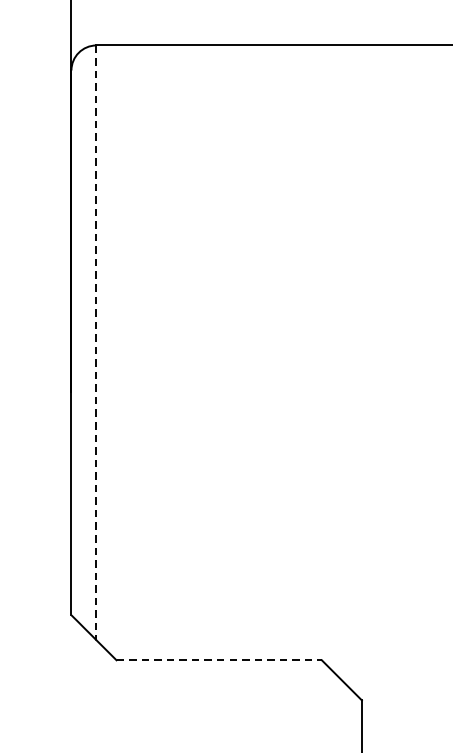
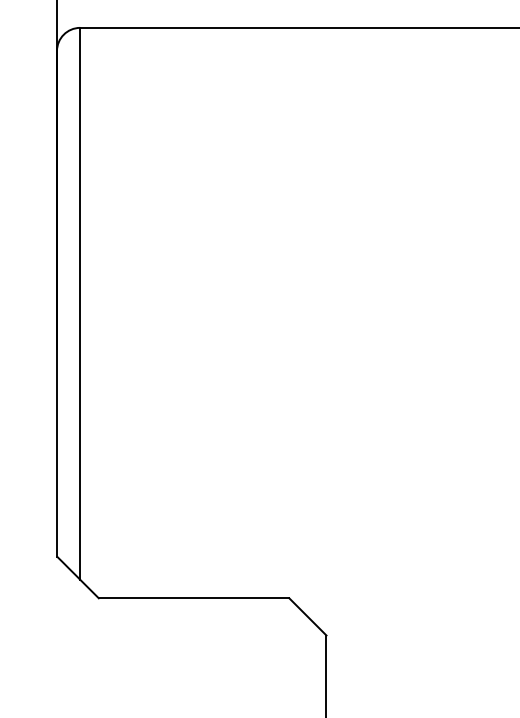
line: (96, 342) -> (80, 303), dashed -> solid
line: (219, 660) -> (194, 598), dashed -> solid

